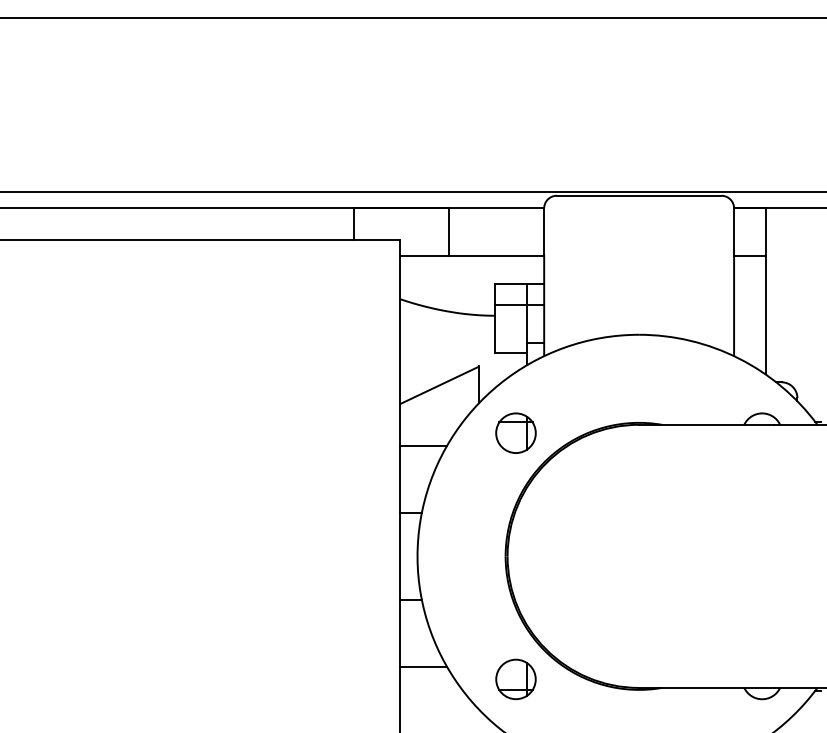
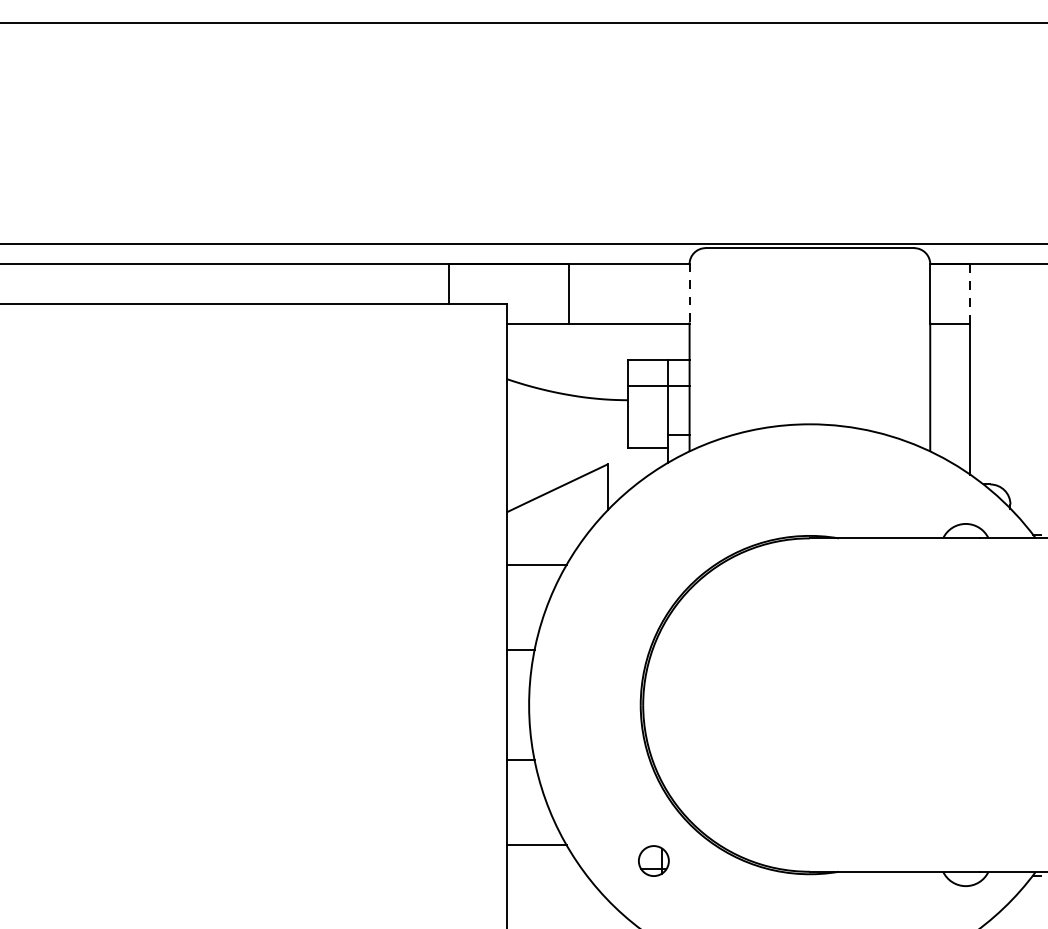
line: (544, 231) -> (689, 293), solid -> dashed
line: (765, 231) -> (970, 293), solid -> dashed
part: (515, 432) -> (653, 548), removed
part: (515, 679) -> (653, 861), size x0.6

